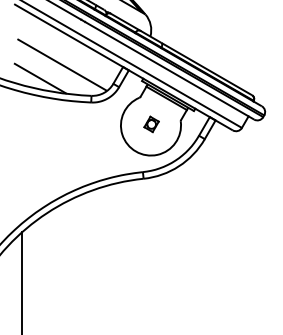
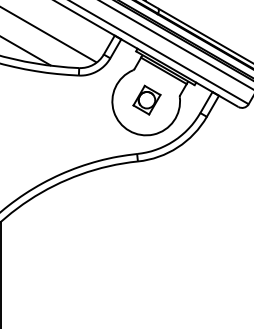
part: (151, 124) -> (146, 100), size x1.67

